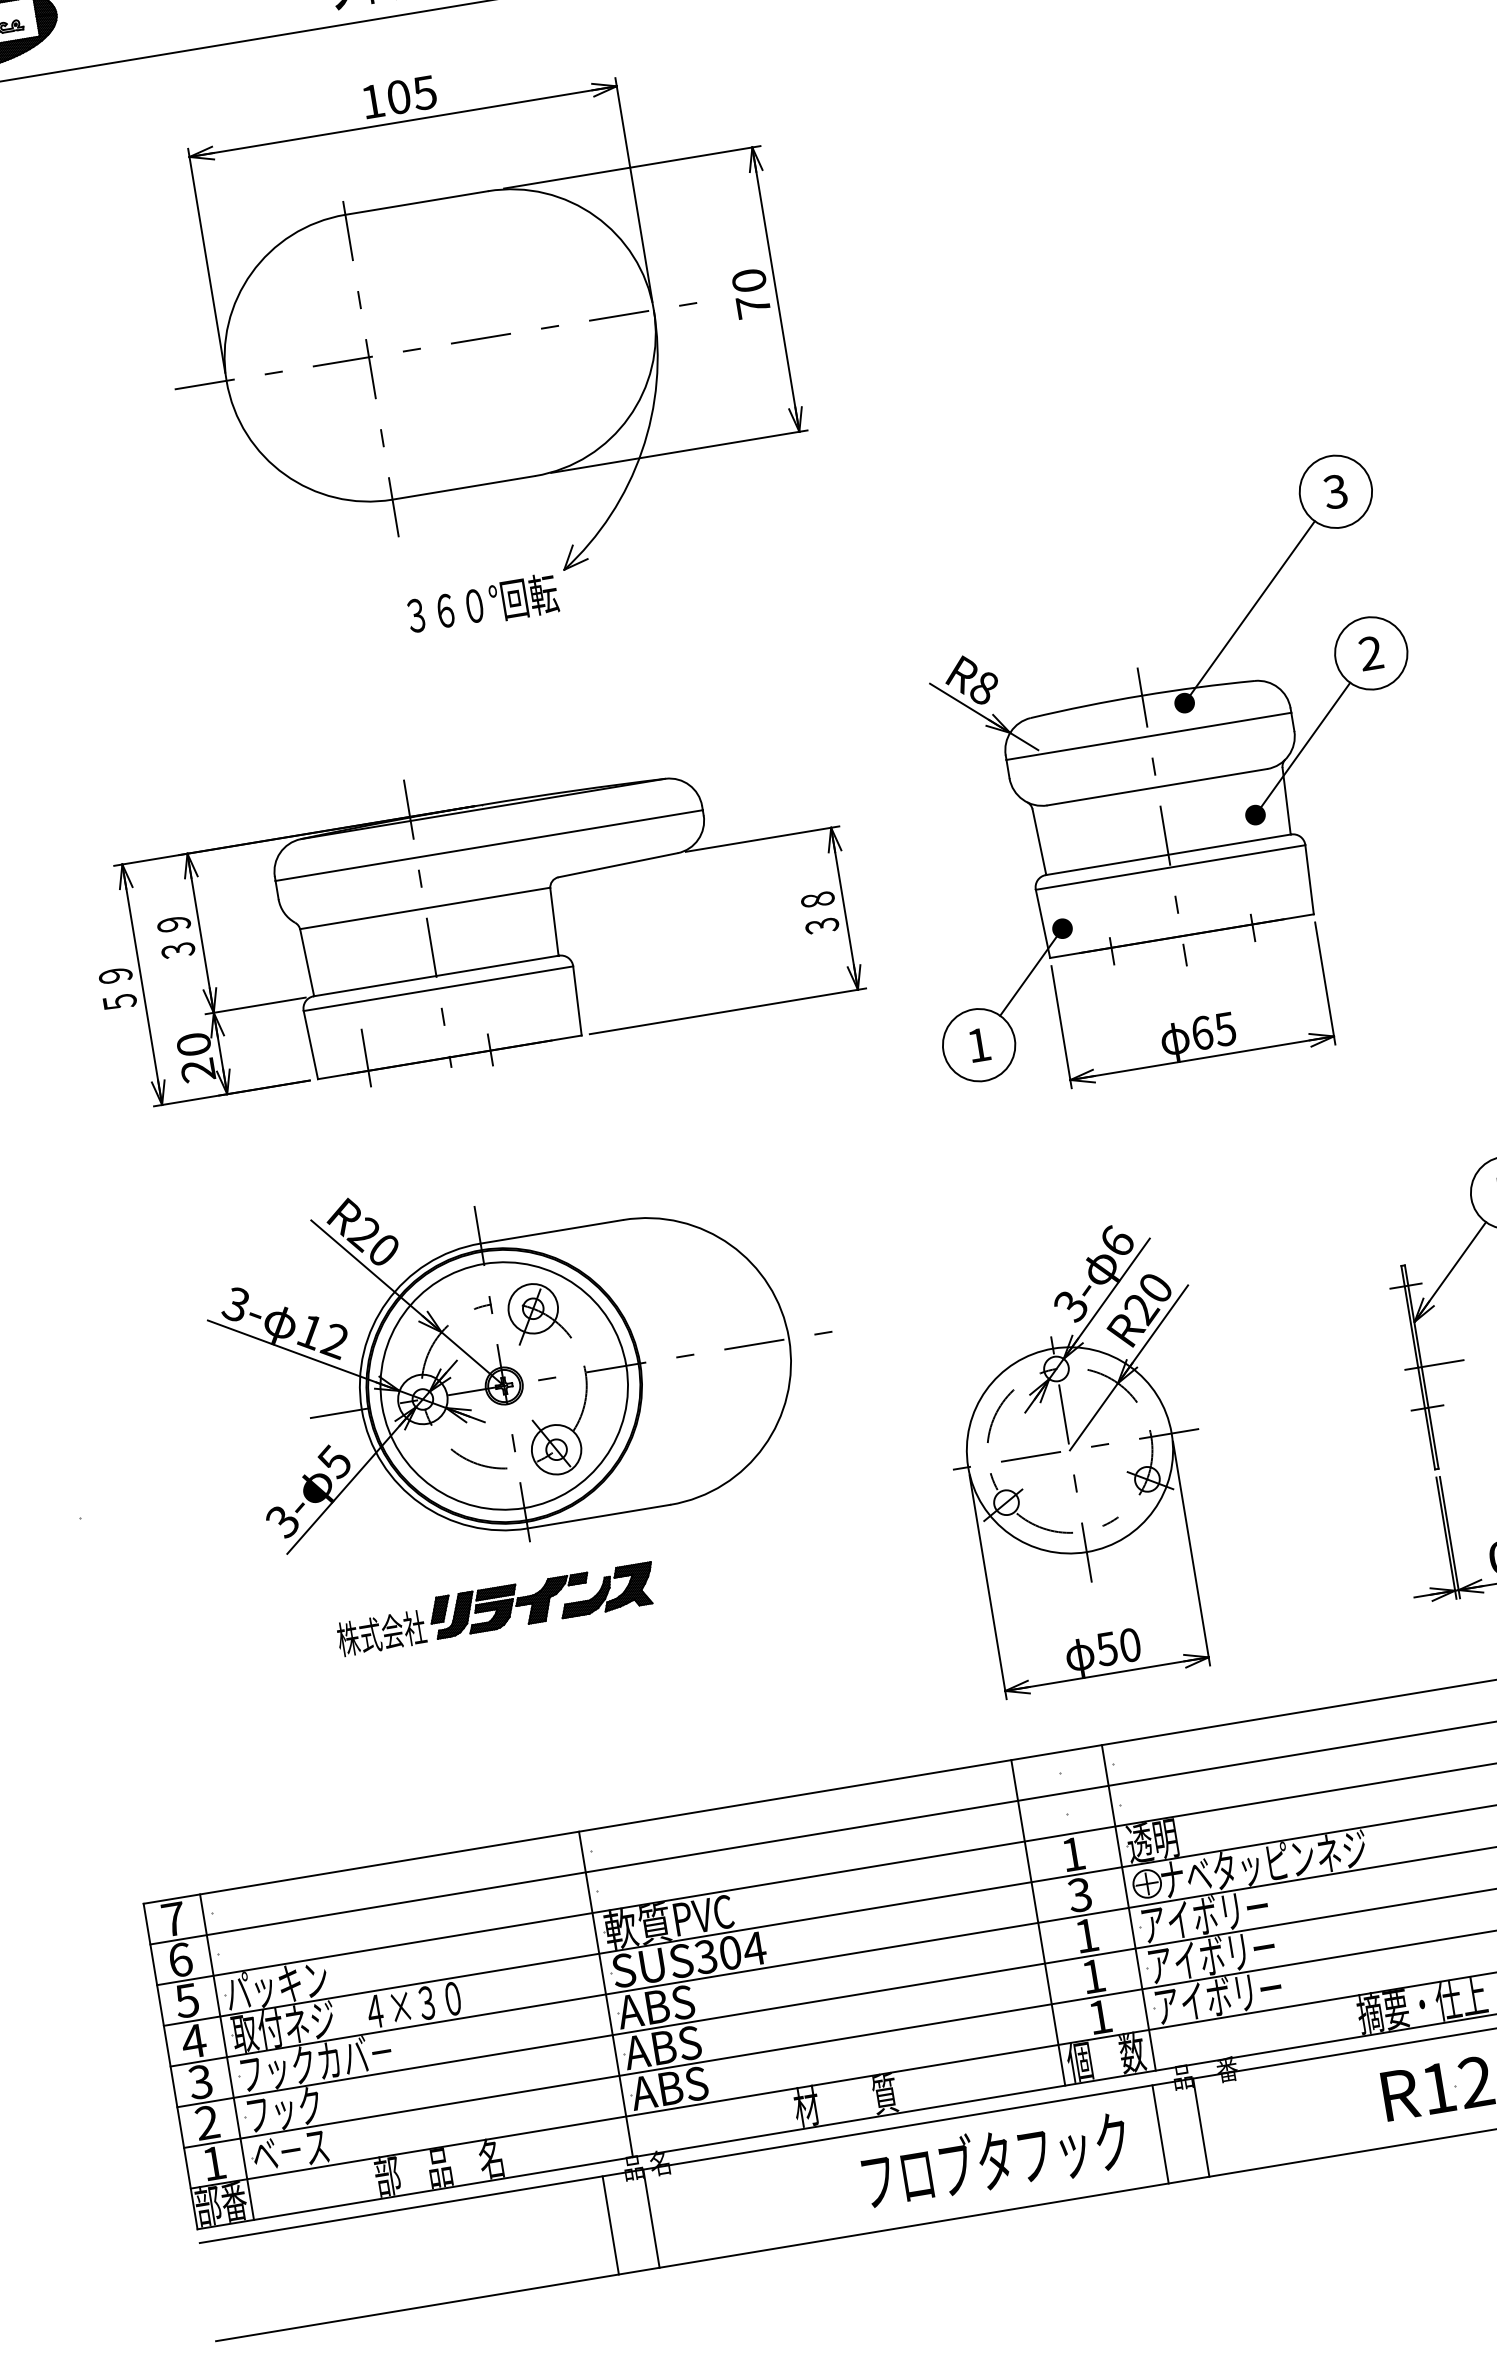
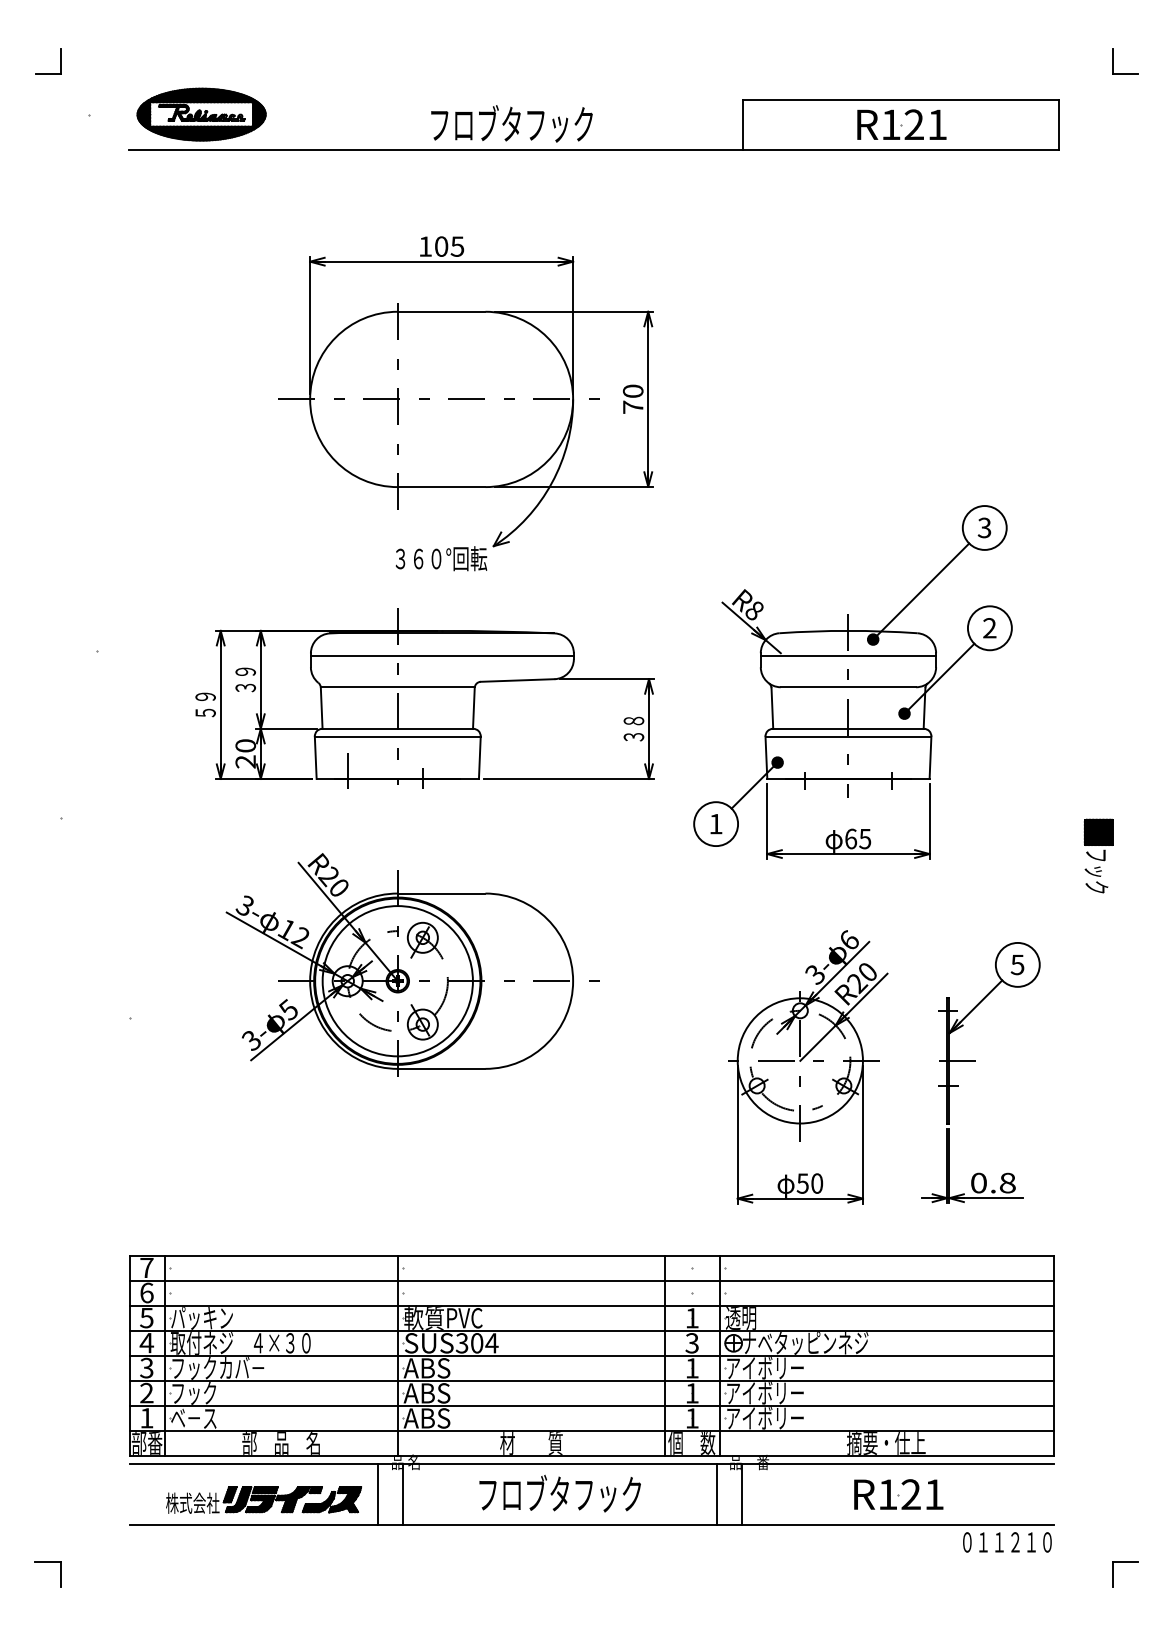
part: (480, 345) -> (465, 403), moved
part: (1084, 1458) -> (808, 1067), moved
part: (495, 1608) -> (263, 1499), moved
part: (994, 2159) -> (559, 1493), moved

